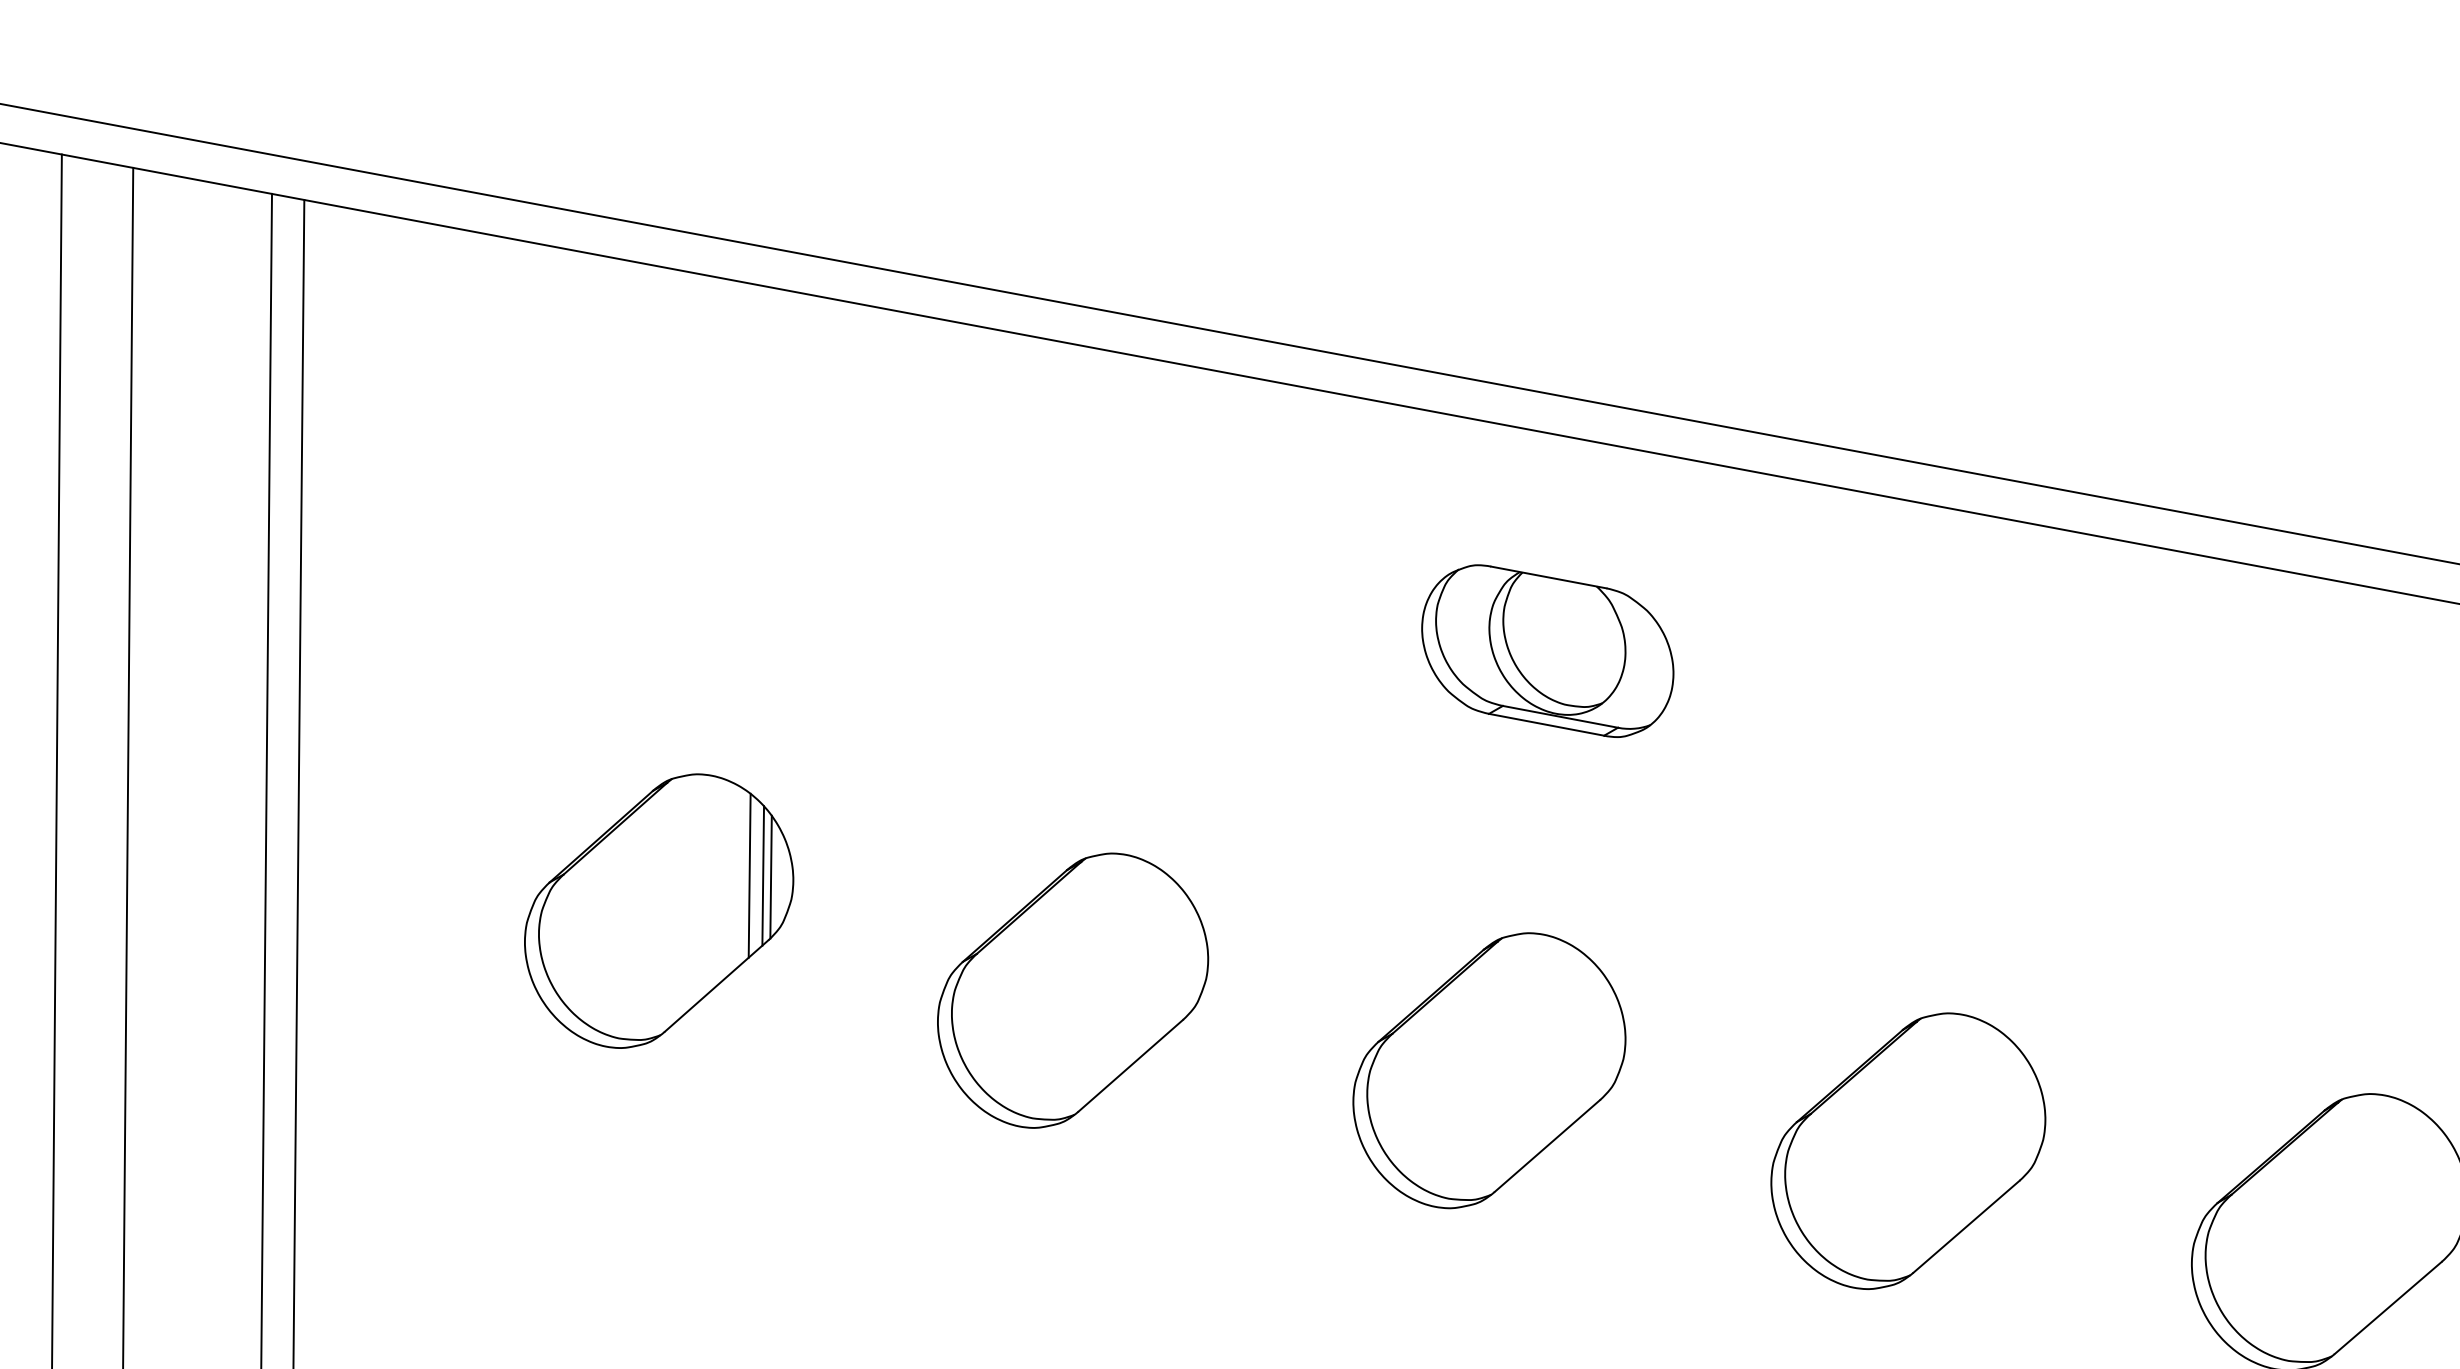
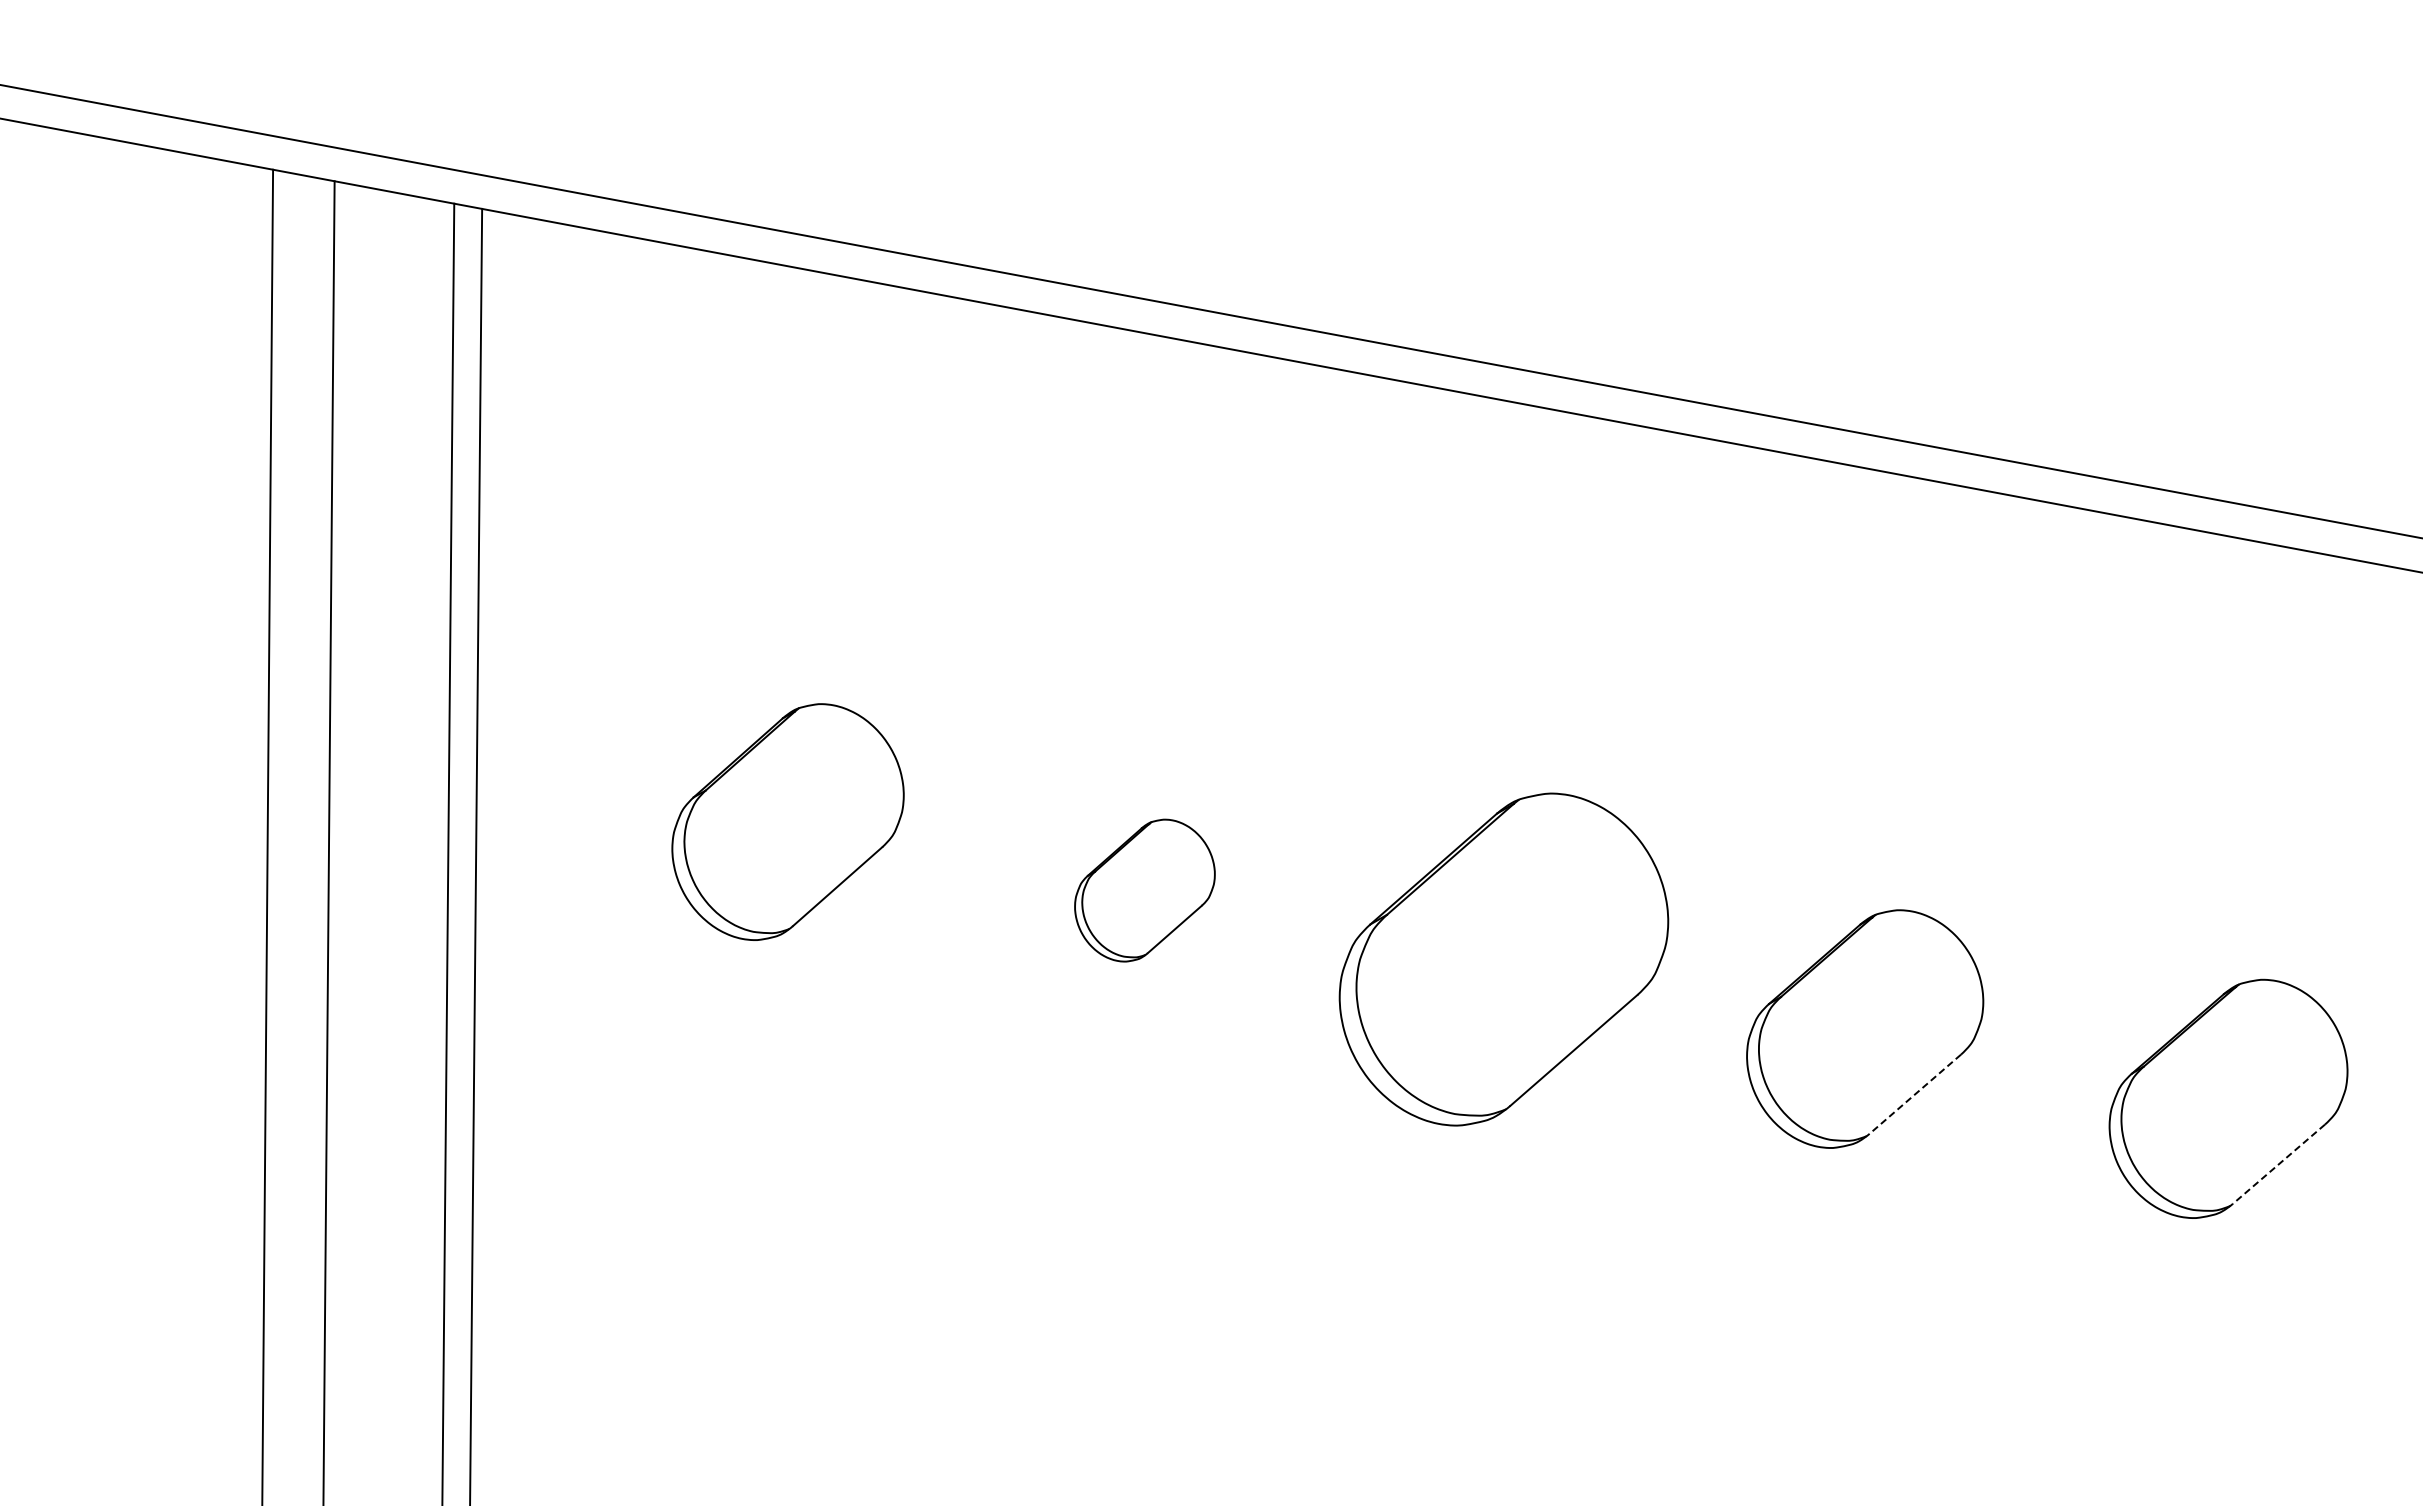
part: (1548, 650) -> (1554, 597), removed
line: (748, 875) -> (865, 791), removed
line: (762, 875) -> (877, 791), removed
line: (770, 876) -> (884, 792), removed
part: (1072, 990) -> (1144, 890), size x0.6
part: (1488, 1070) -> (1503, 959), size x1.4
line: (1965, 1227) -> (1914, 1094), solid -> dashed
line: (2387, 1308) -> (2278, 1164), solid -> dashed

